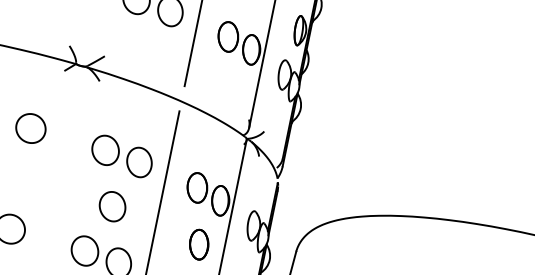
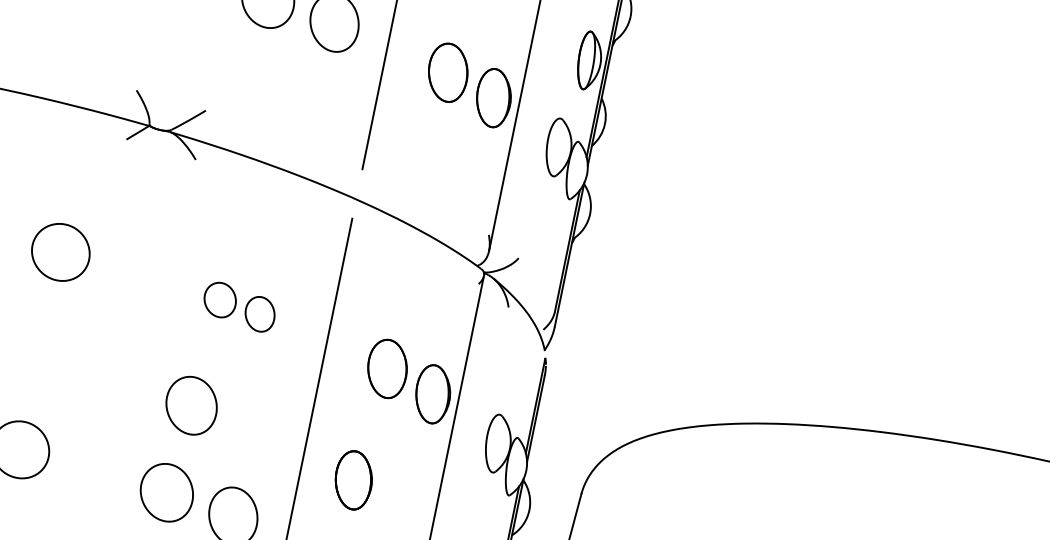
part: (121, 156) -> (238, 307), size x0.6
part: (112, 206) -> (191, 405), moved
part: (199, 244) -> (354, 479), moved

